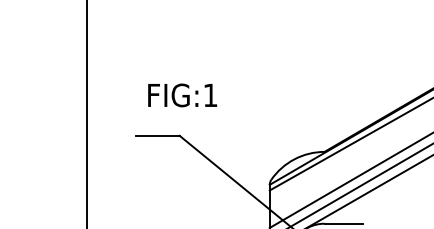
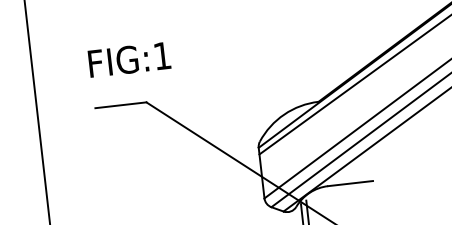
text: (182, 95) -> (129, 59), moved

